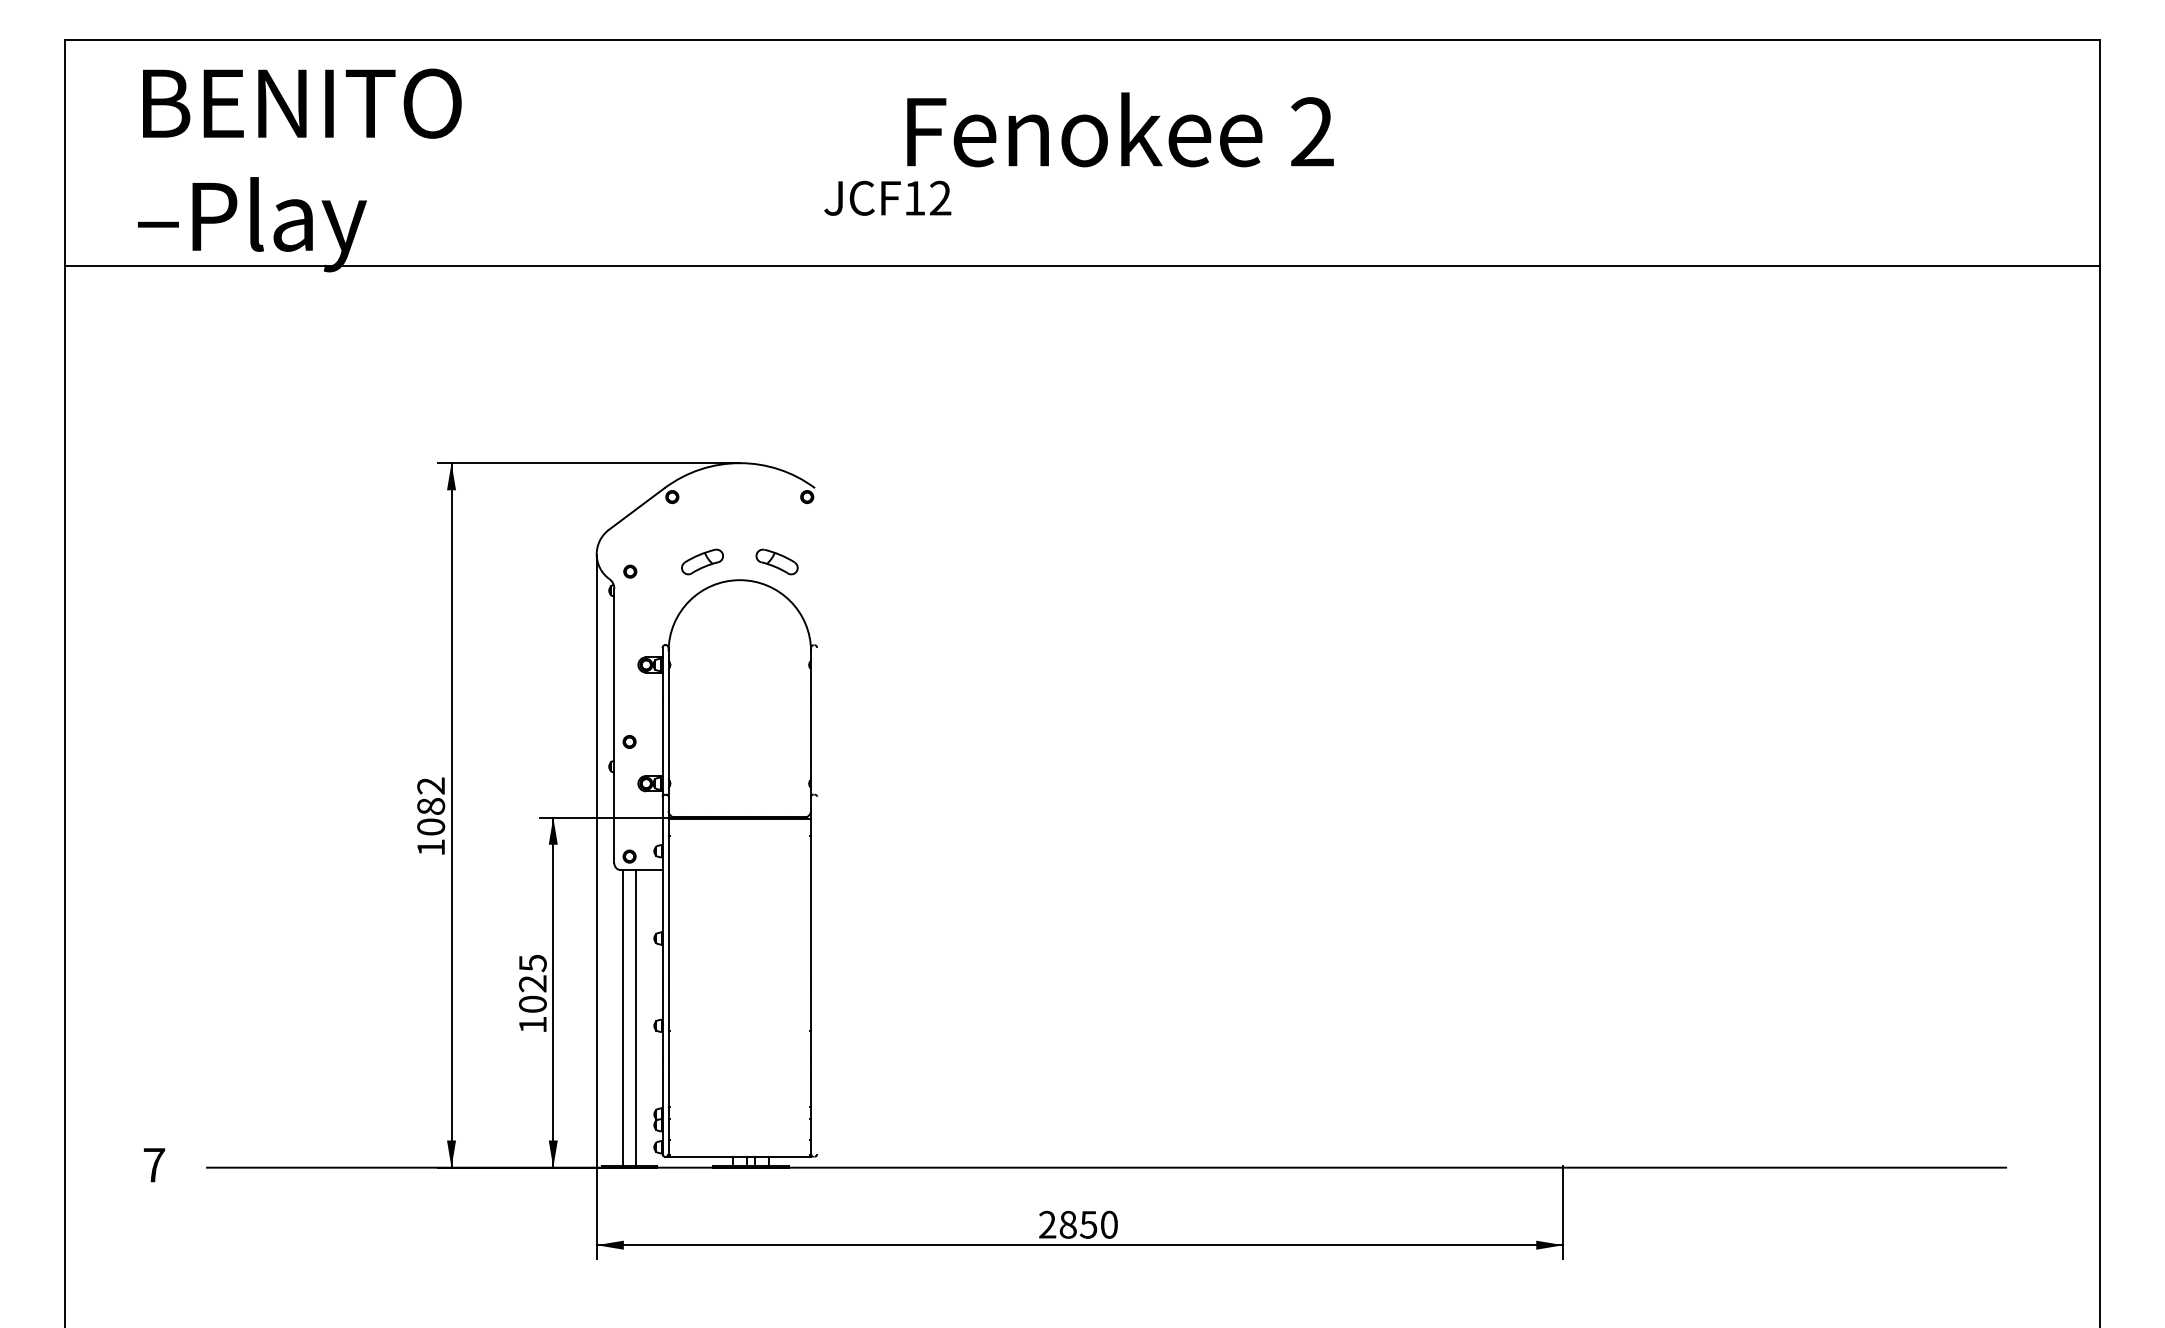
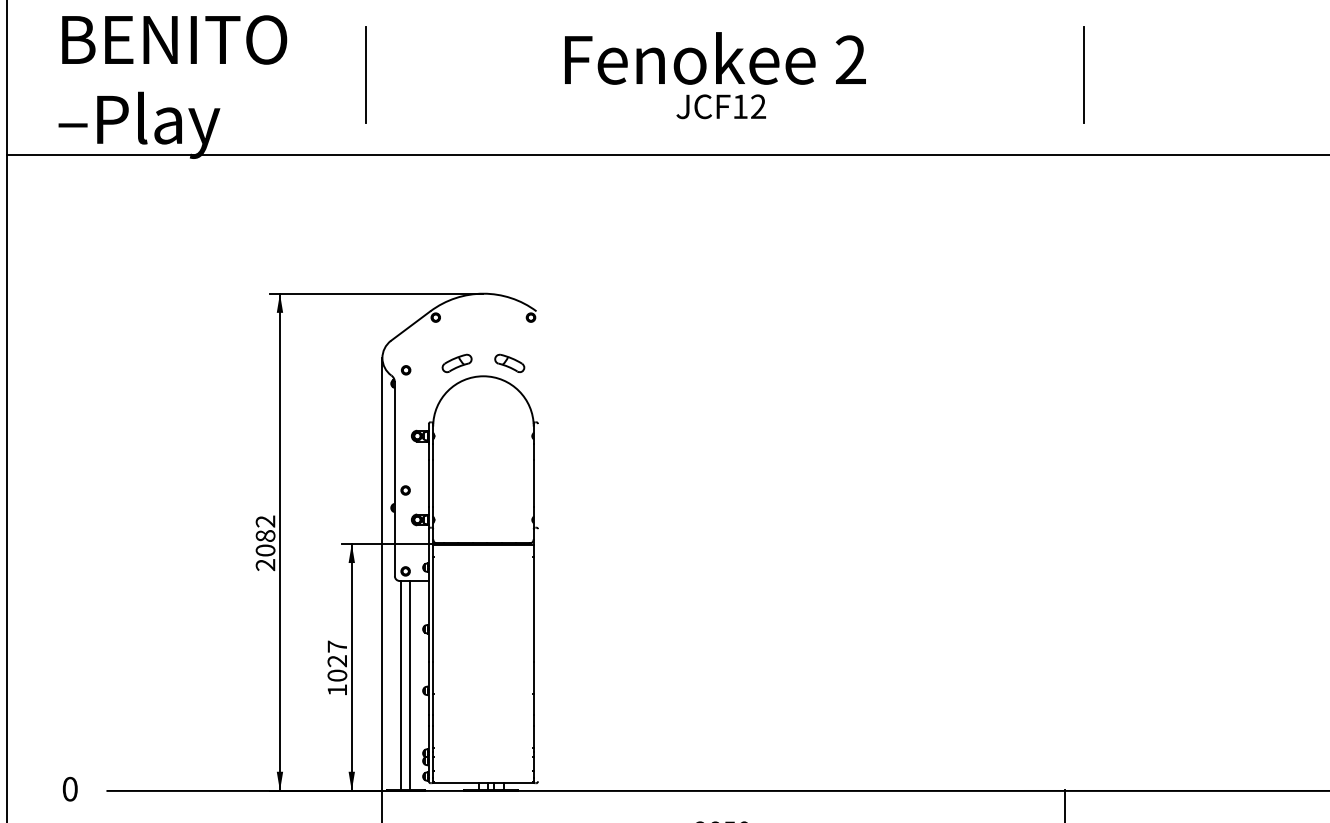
text: (1120, 129) -> (715, 58), moved
line: (573, 152) -> (366, 74), added
line: (1591, 152) -> (1084, 74), added
text: (887, 197) -> (721, 106), moved
text: (430, 847) -> (265, 564), 1082 -> 2082
text: (532, 963) -> (337, 646), 1025 -> 1027
text: (154, 1164) -> (70, 788), 7 -> 0

